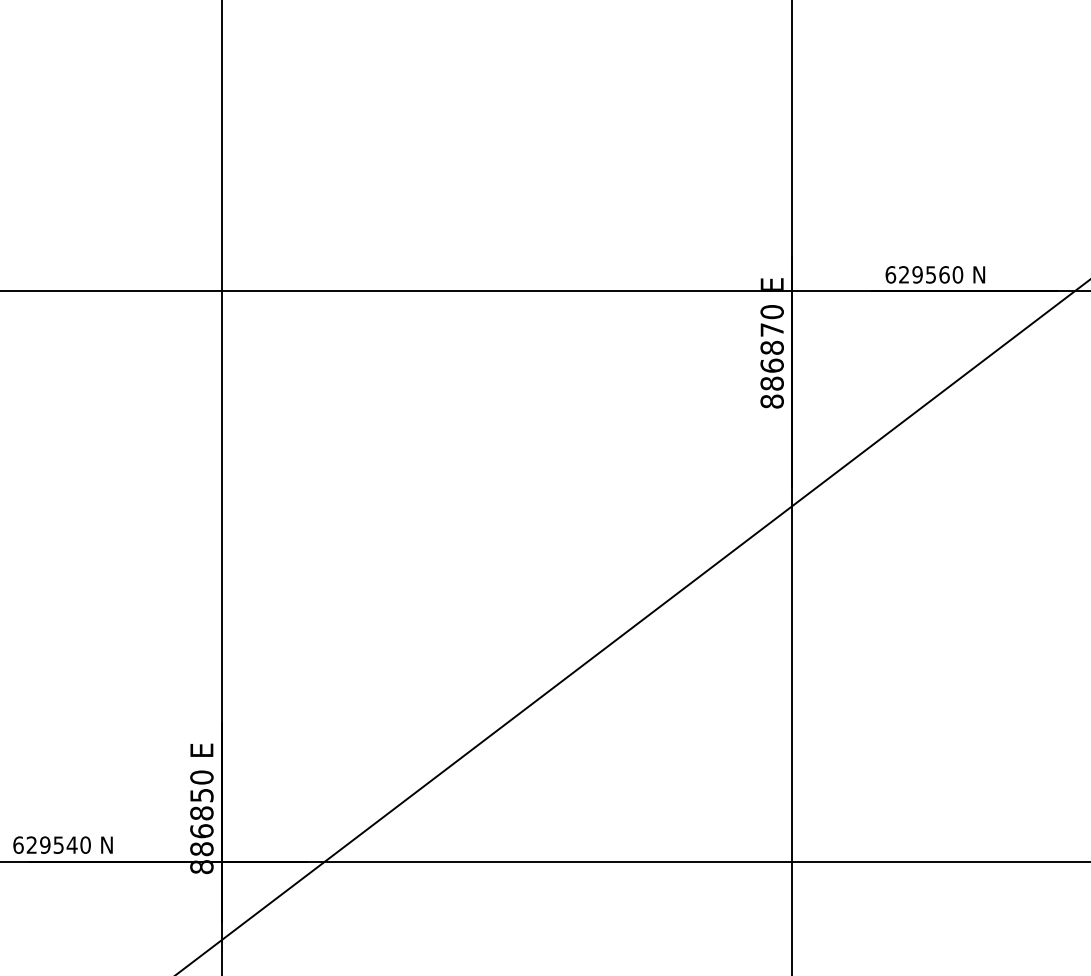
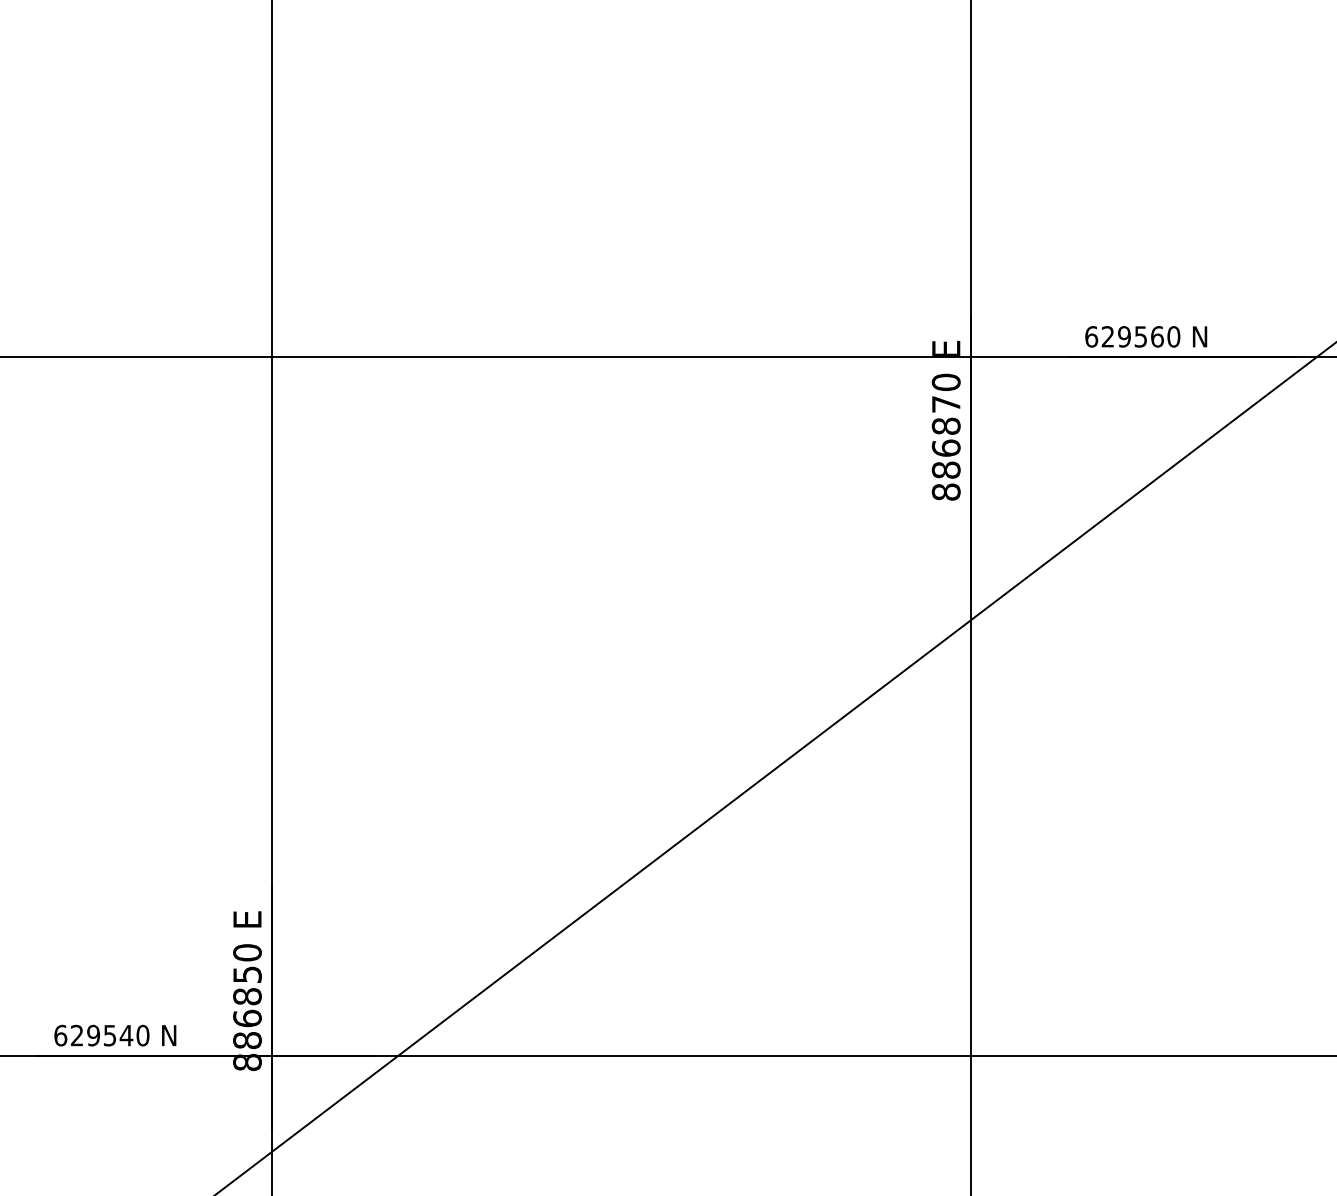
text: (62, 844) -> (114, 1034), moved

